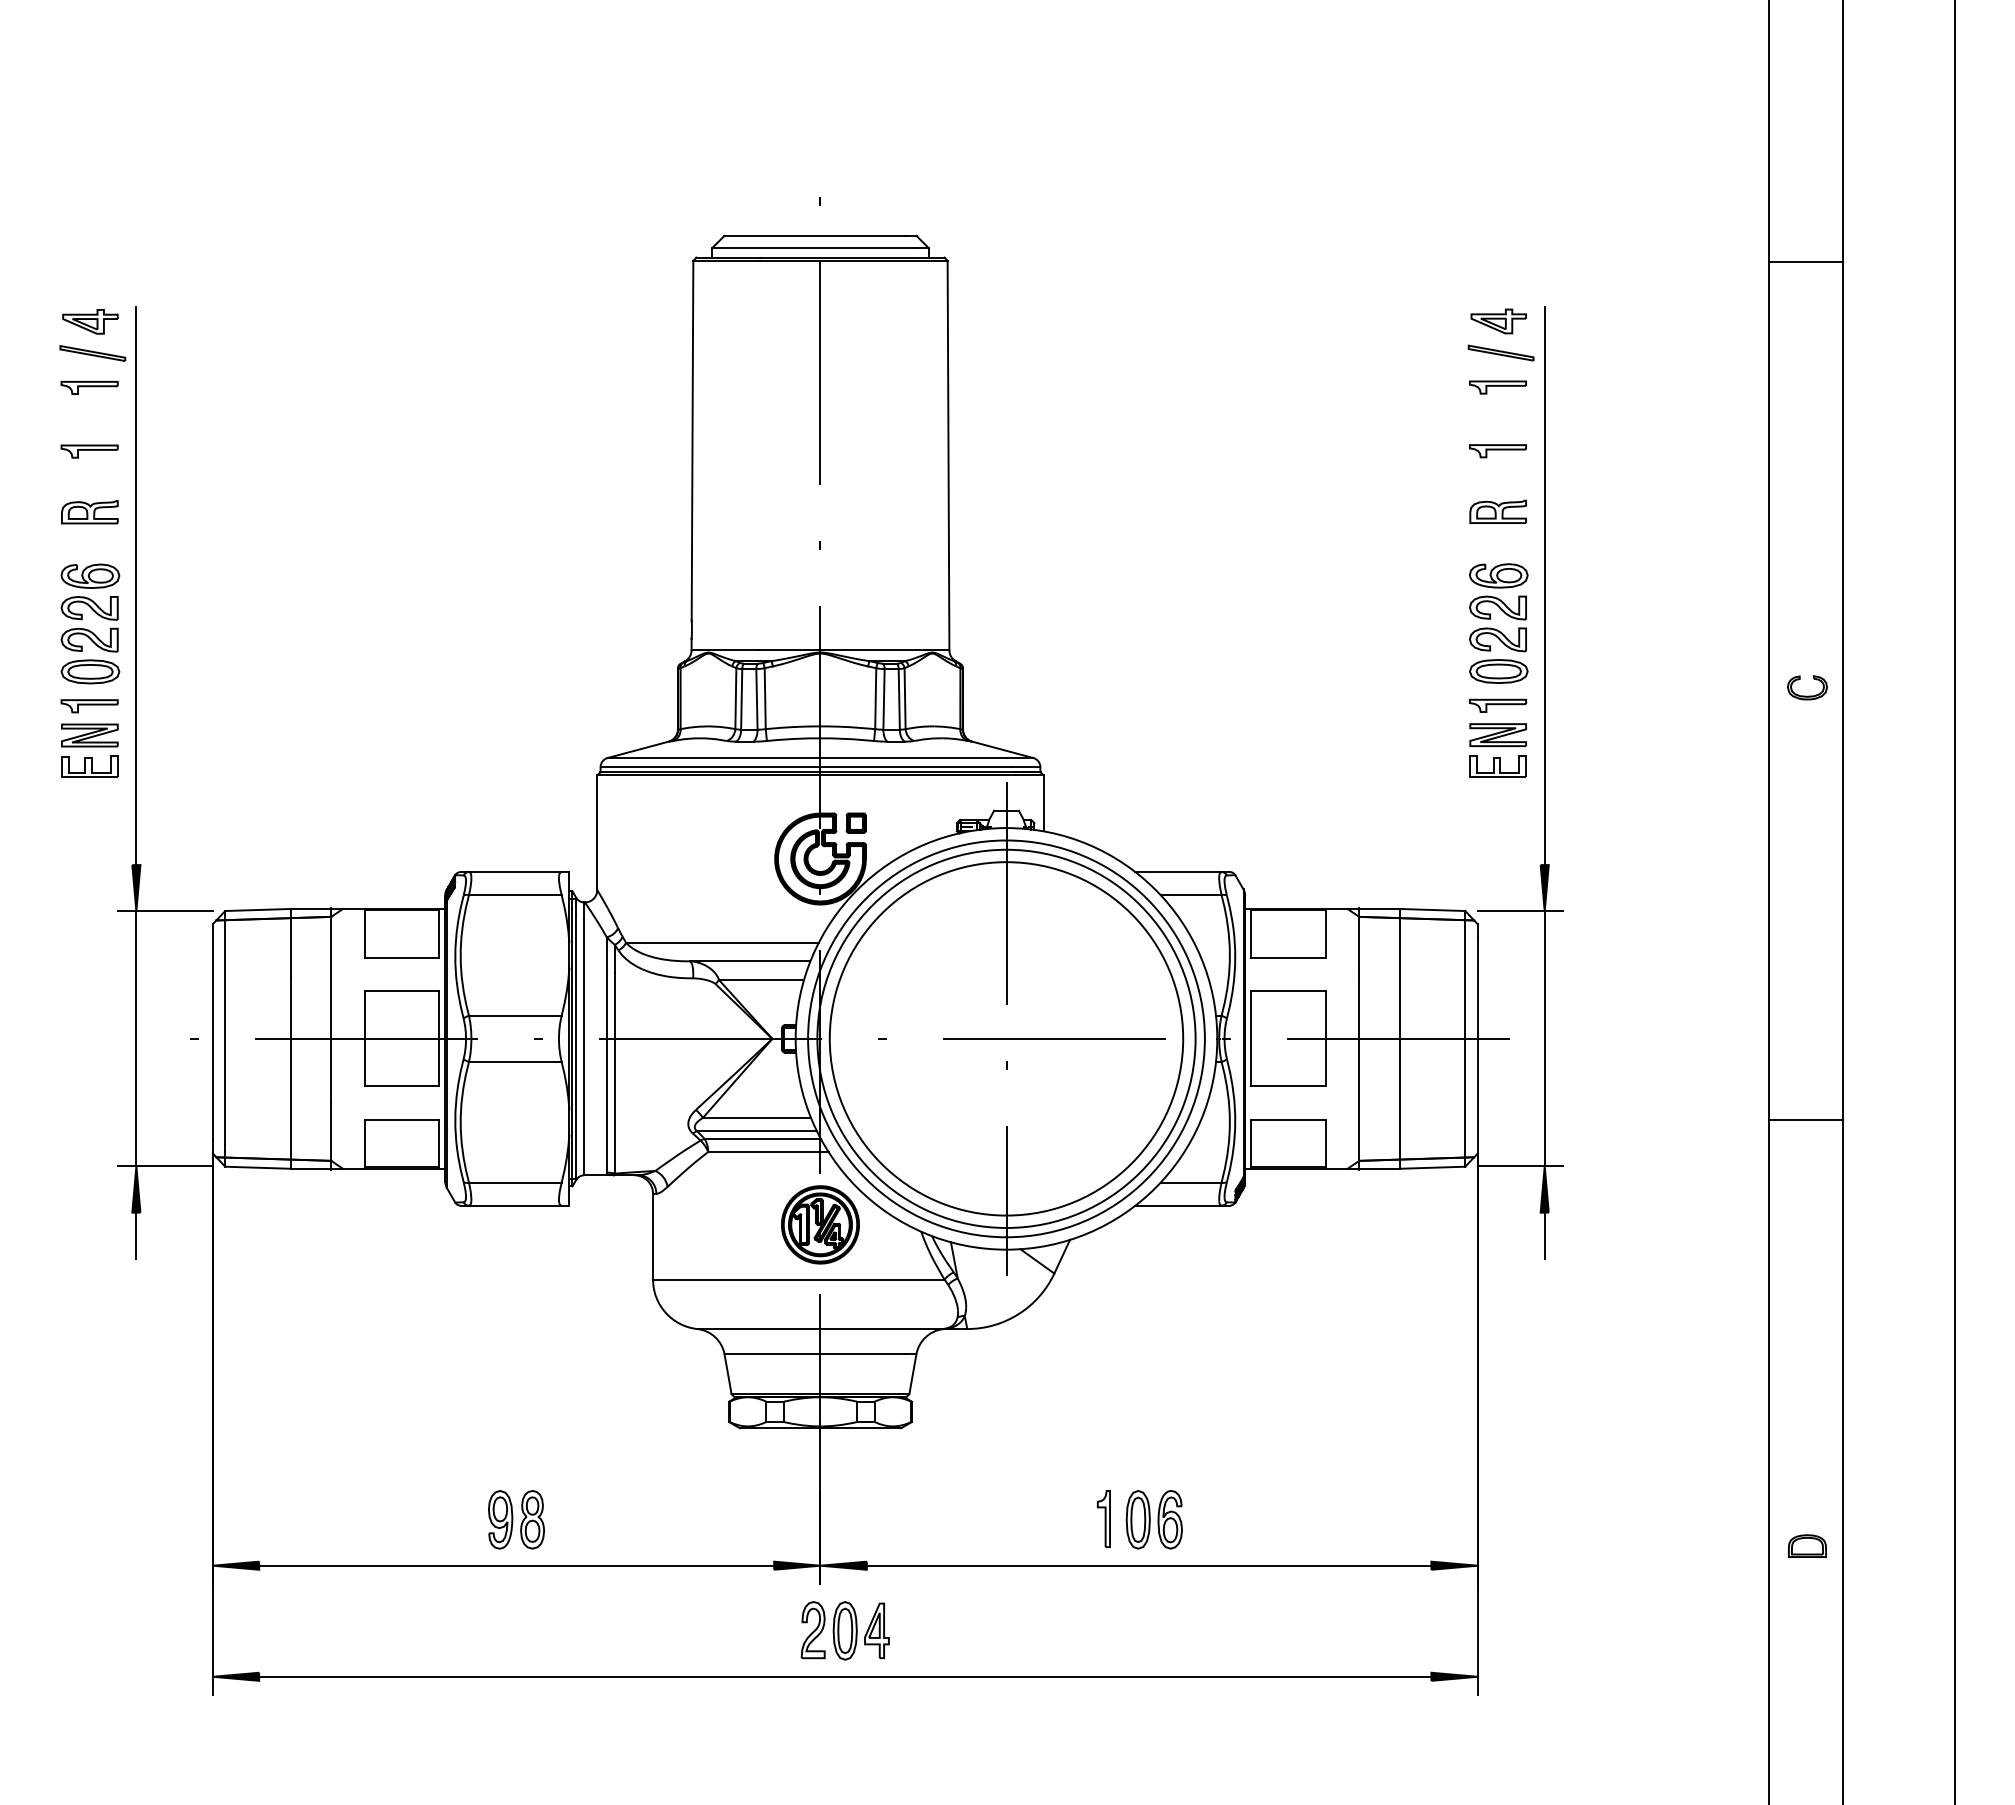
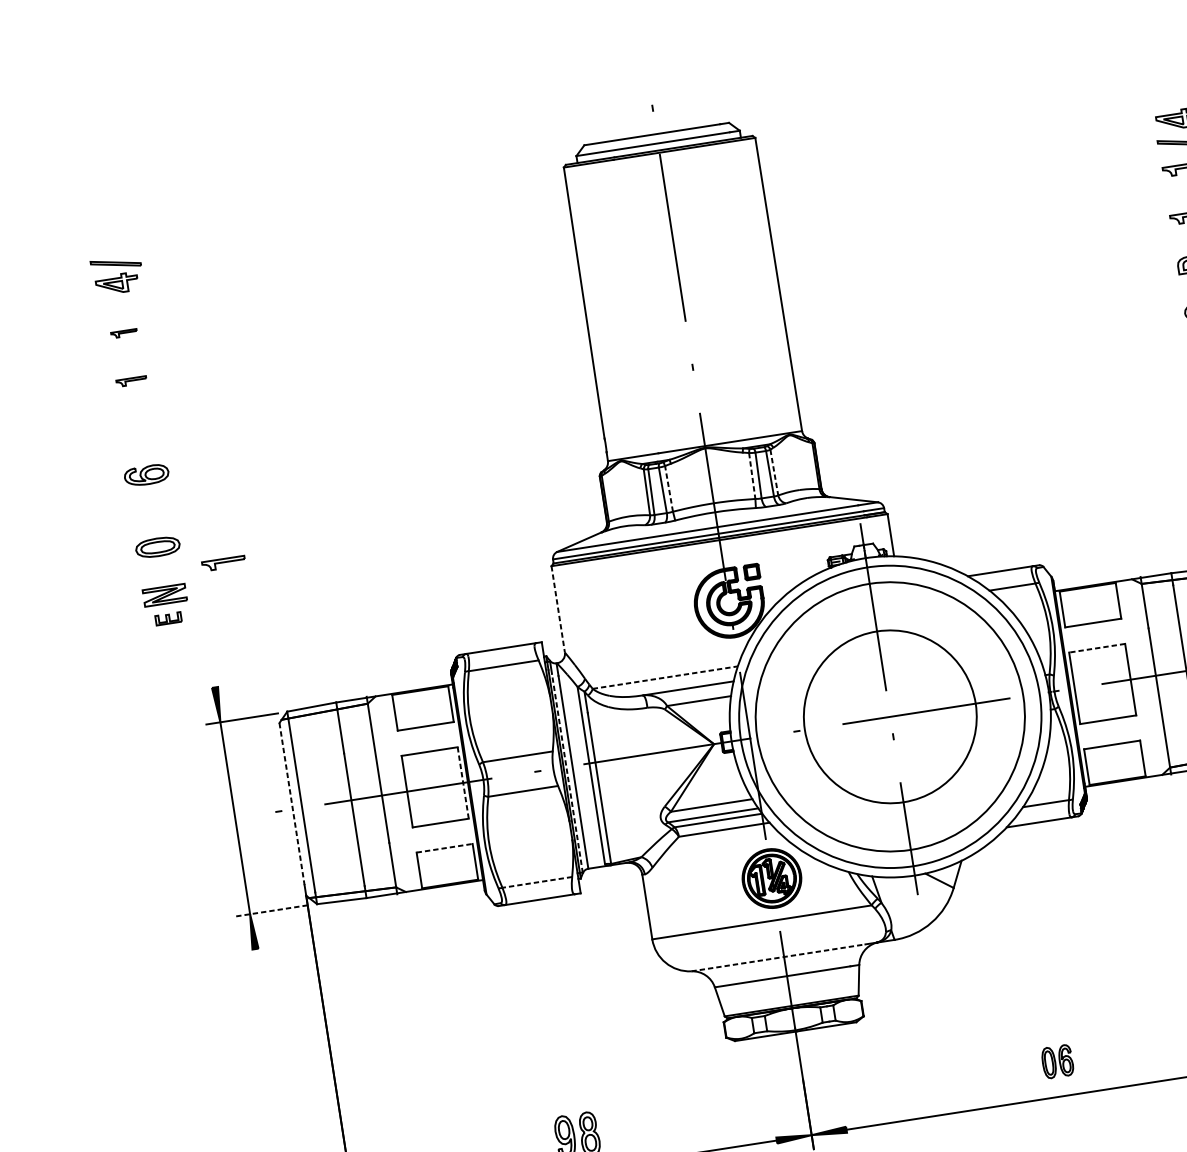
part: (92, 353) -> (115, 263), moved
part: (89, 387) -> (124, 333), size x0.6
part: (89, 451) -> (131, 381), size x0.7
part: (89, 512) -> (138, 427), removed
line: (136, 586) -> (182, 477), removed
part: (89, 624) -> (151, 511), removed
line: (765, 698) -> (669, 488), solid -> dashed
line: (875, 699) -> (752, 476), solid -> dashed
line: (905, 699) -> (774, 473), solid -> dashed
part: (89, 706) -> (223, 563), moved
part: (89, 766) -> (168, 618), size x0.6
line: (597, 833) -> (558, 609), solid -> dashed
line: (722, 942) -> (665, 677), solid -> dashed
line: (1288, 991) -> (1097, 648), solid -> dashed
line: (212, 1031) -> (291, 803), solid -> dashed
line: (439, 1038) -> (463, 782), solid -> dashed
circle: (1006, 1038) -> (890, 716), size x0.6
line: (576, 1047) -> (567, 773), solid -> dashed
line: (402, 1119) -> (445, 847), solid -> dashed
line: (165, 1166) -> (272, 910), solid -> dashed
line: (514, 1182) -> (536, 882), solid -> dashed
line: (136, 1235) -> (258, 966), removed
line: (812, 1329) -> (778, 958), solid -> dashed
part: (1103, 1518) -> (1019, 1066), removed
part: (1153, 1519) -> (1057, 1061), size x0.7

